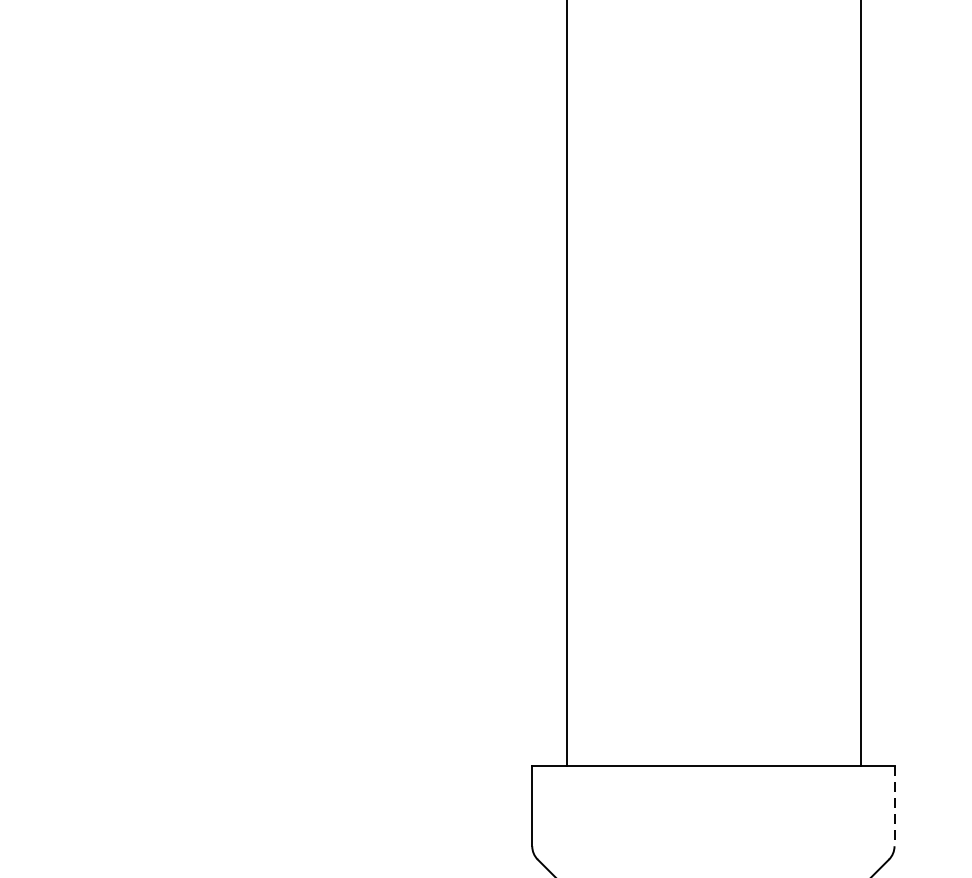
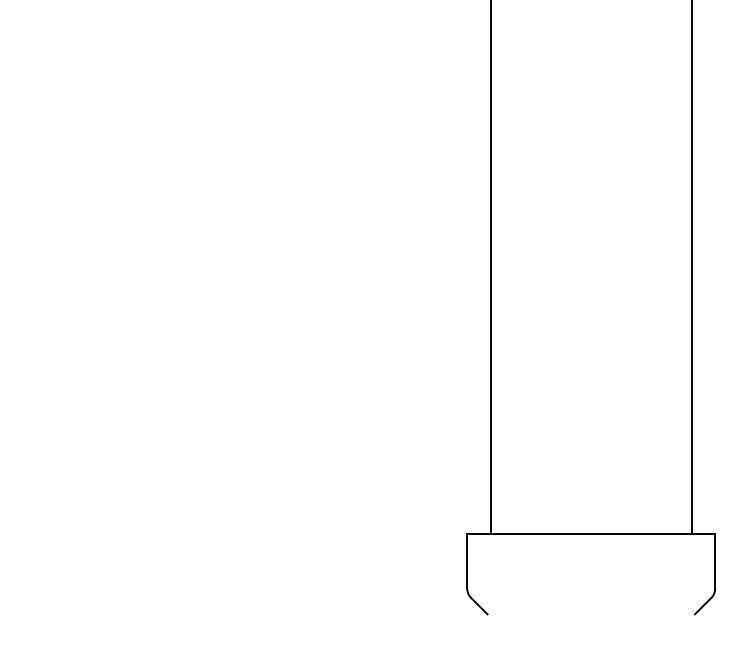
line: (895, 806) -> (715, 561), dashed -> solid

